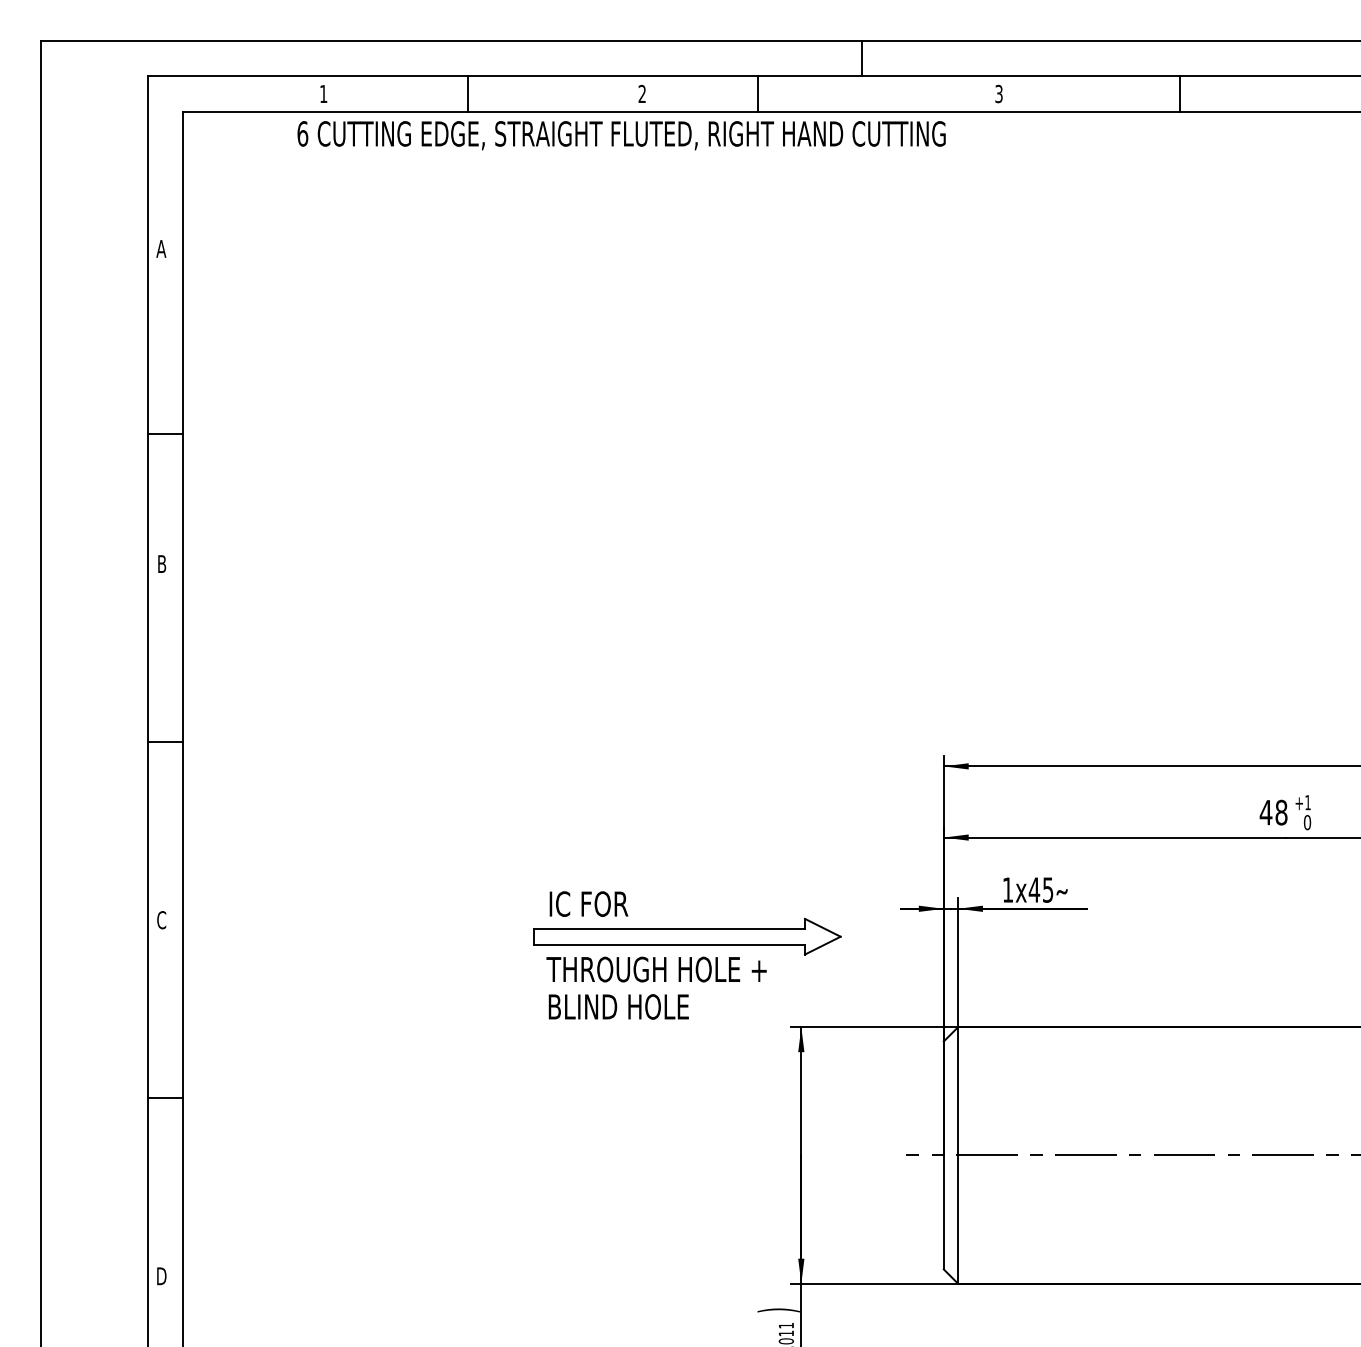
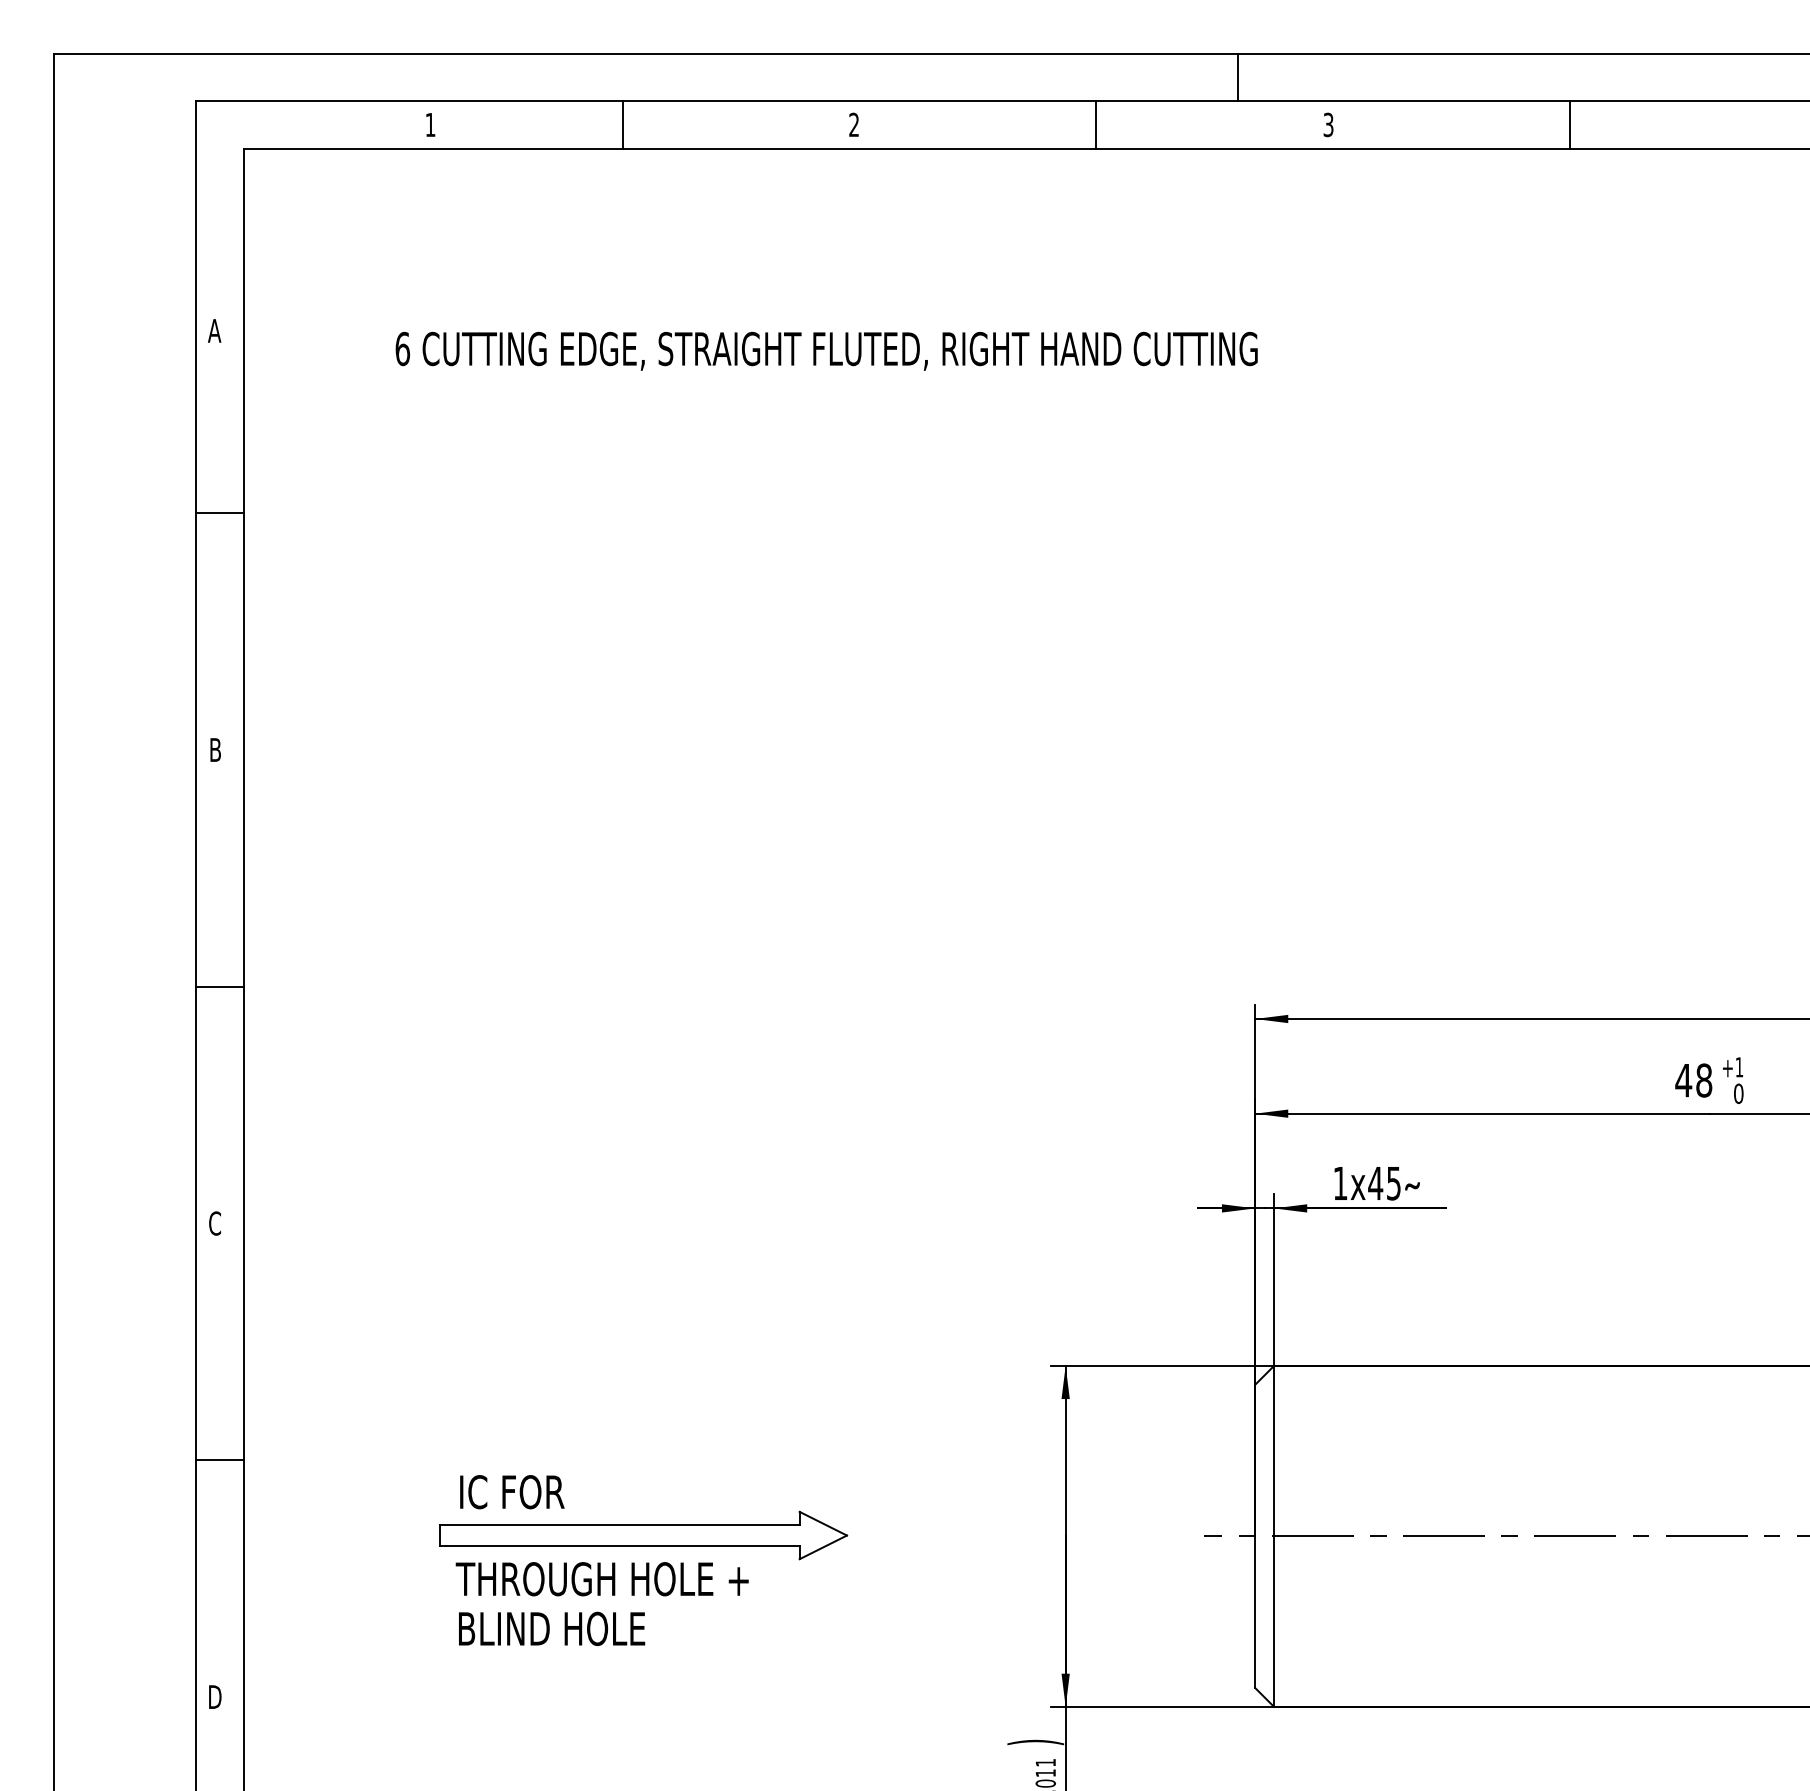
line: (862, 58) -> (1238, 77), moved
line: (758, 93) -> (1096, 124), moved
text: (621, 135) -> (826, 350), moved
line: (165, 434) -> (219, 513), moved
part: (687, 955) -> (643, 1560), moved

